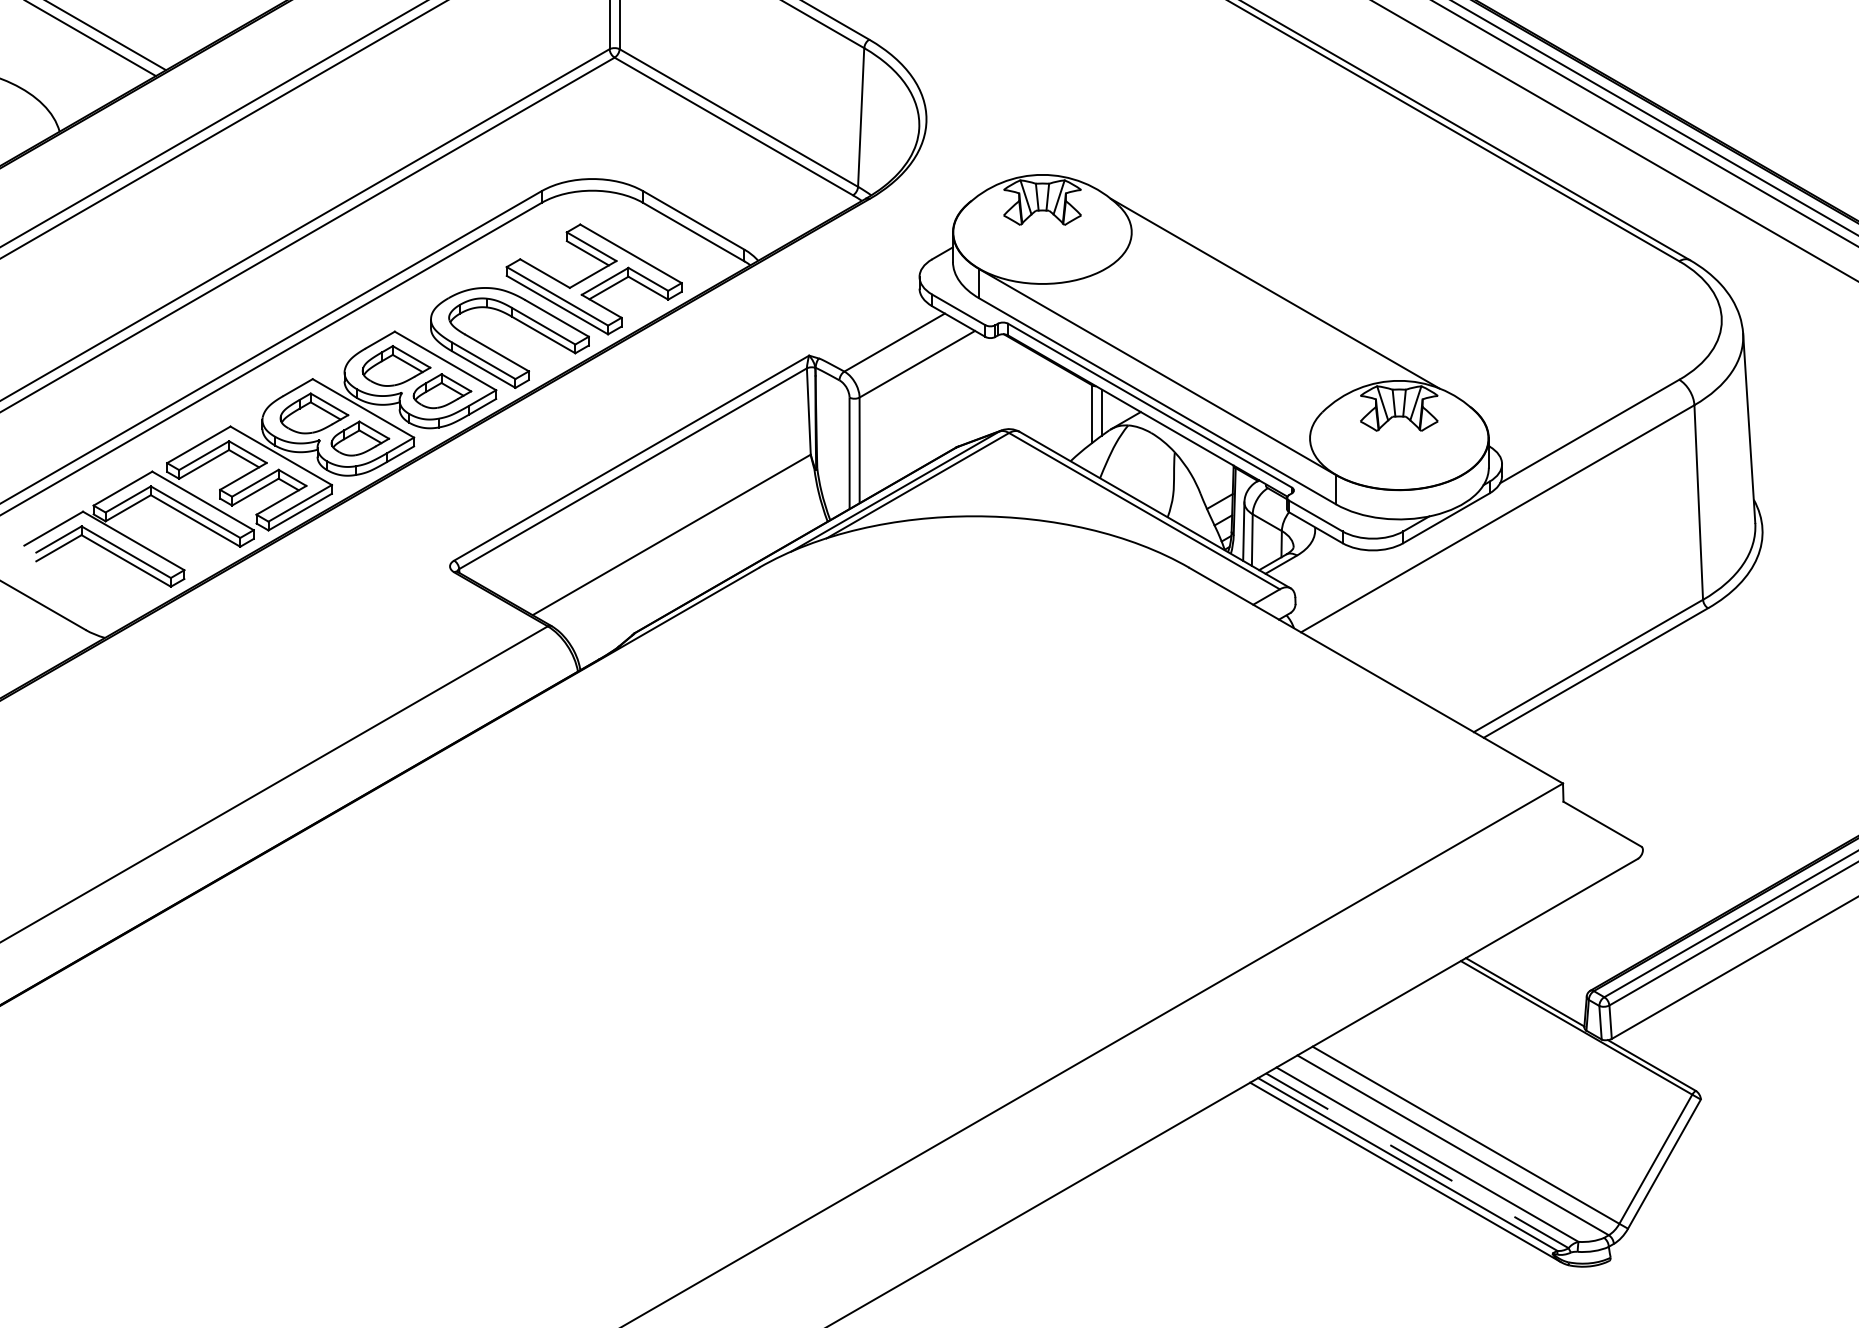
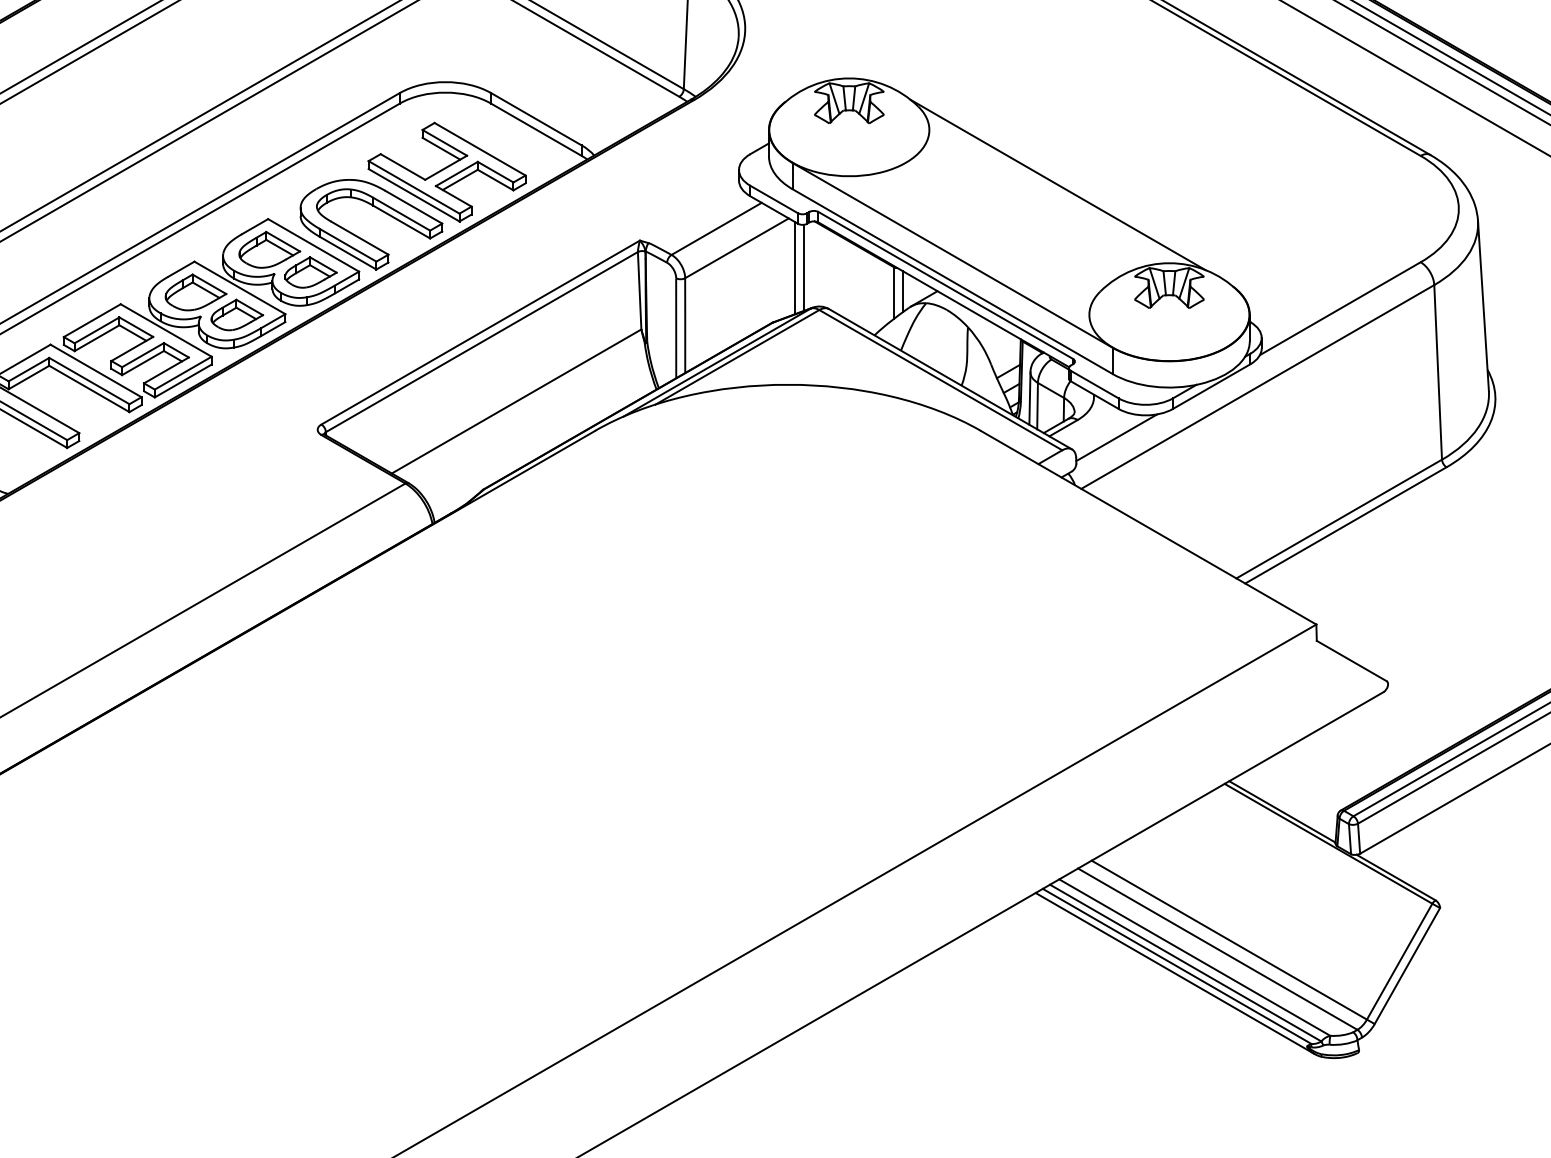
line: (981, 385) -> (794, 267), added
line: (991, 386) -> (803, 268), added
line: (1340, 575) -> (1116, 437), added
line: (1417, 1160) -> (1185, 962), dashed -> solid

